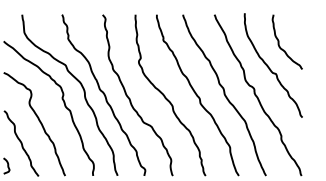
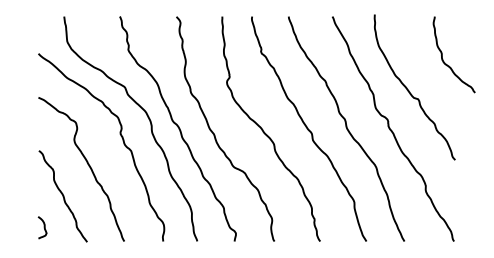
curve: (279, 41) -> (442, 54), moved

